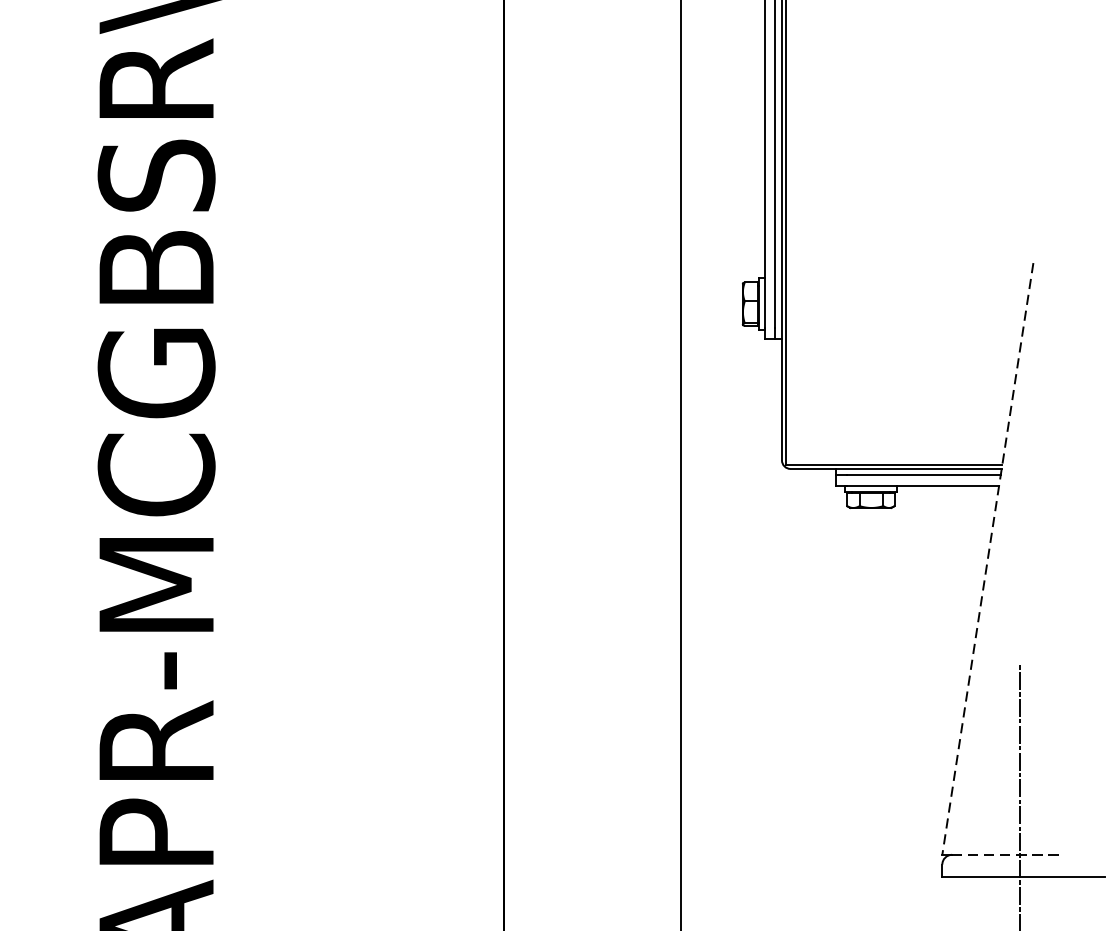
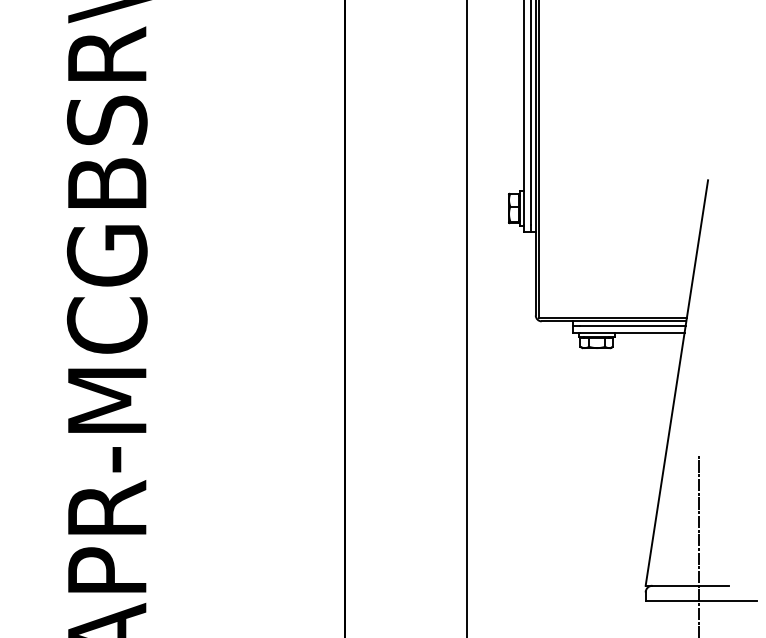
line: (987, 559) -> (676, 383), dashed -> solid
line: (1009, 854) -> (691, 585), dashed -> solid

